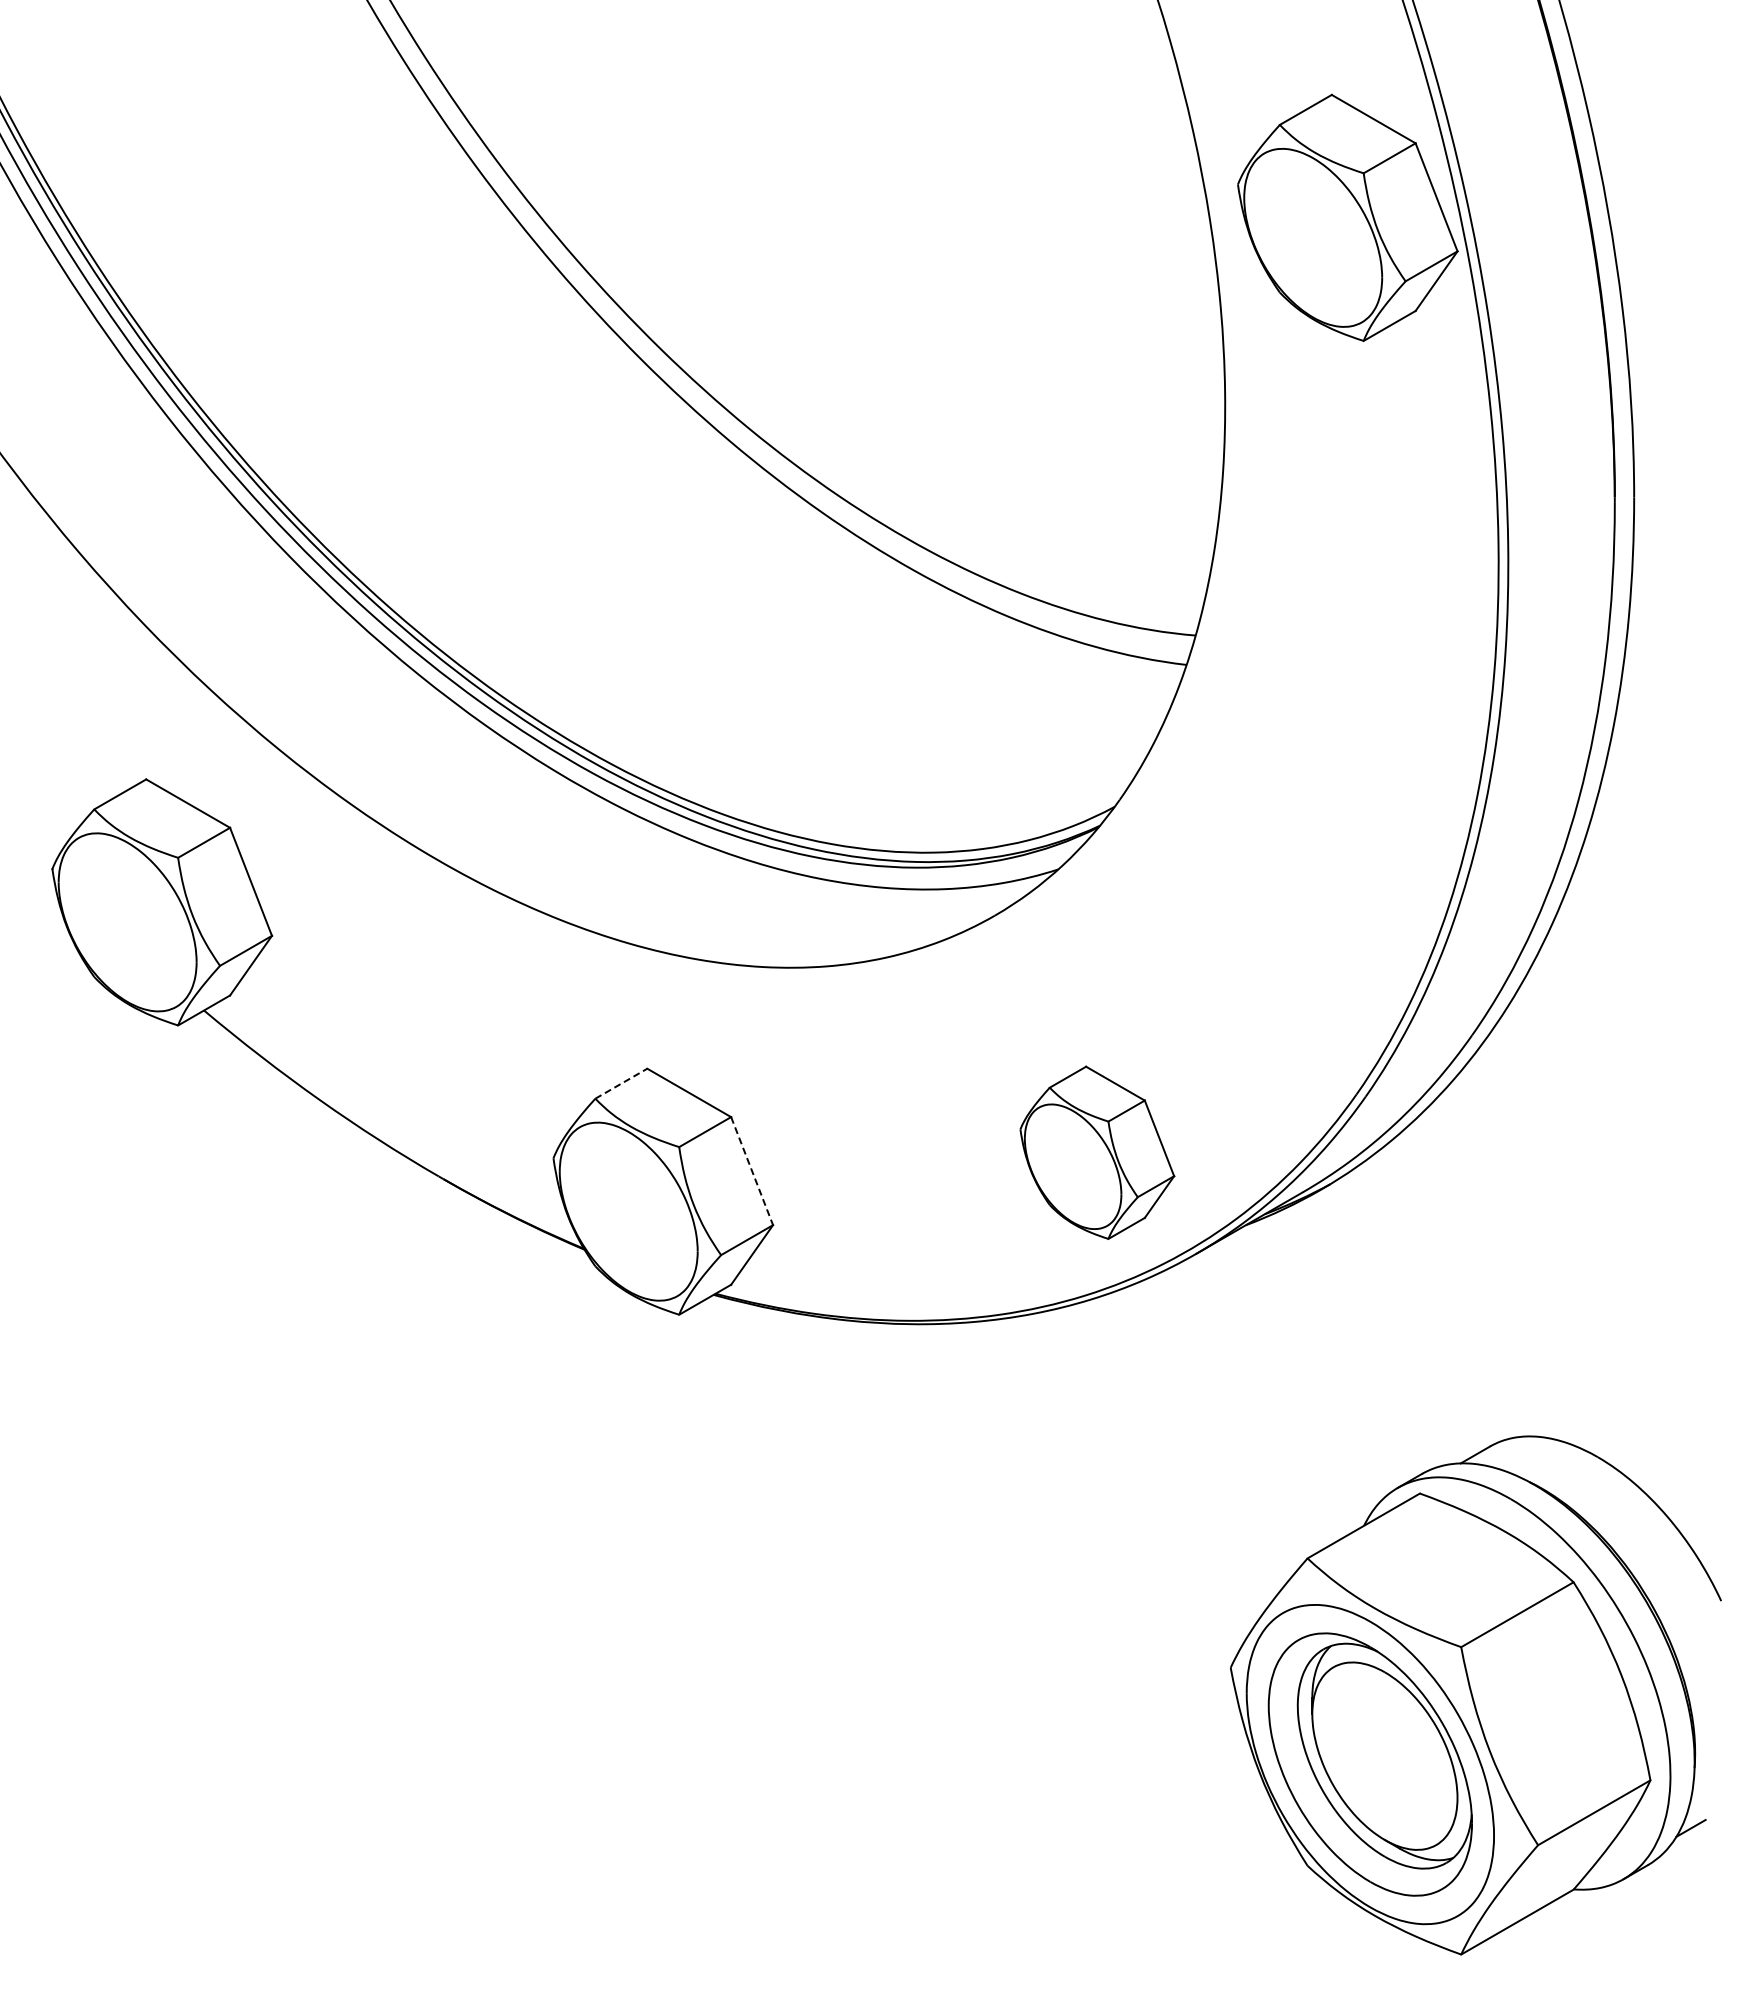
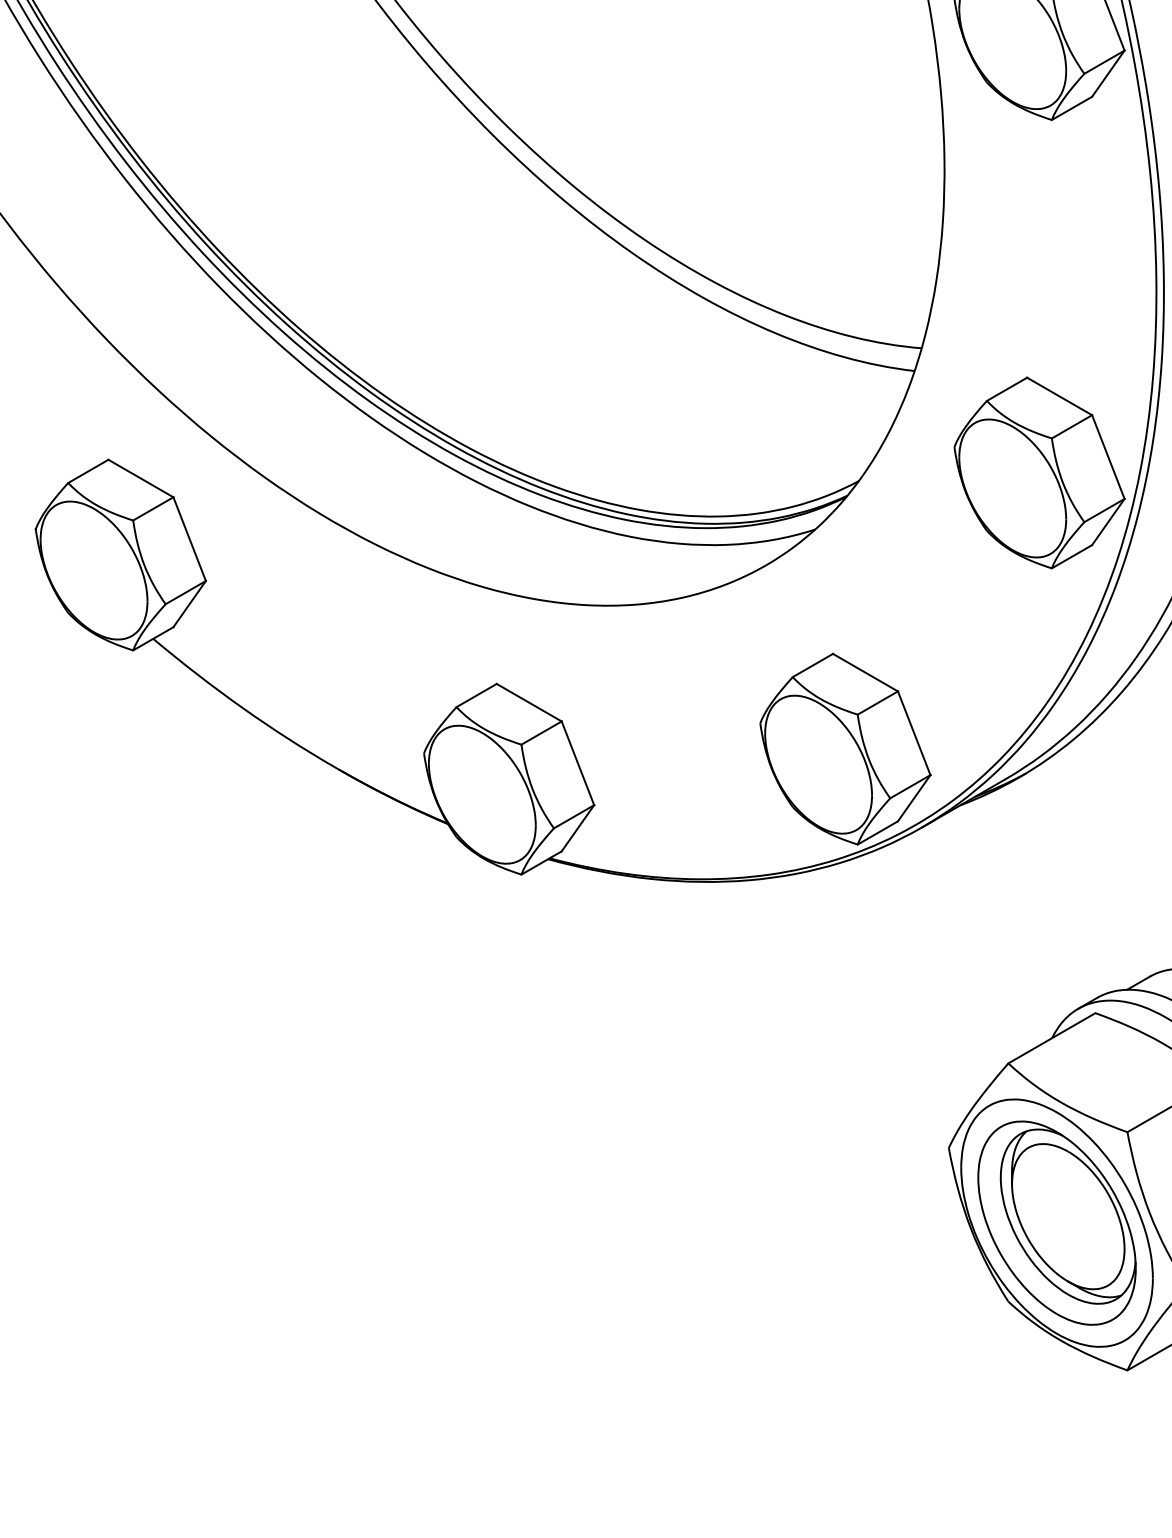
part: (1347, 796) -> (1039, 473), added
line: (621, 1083) -> (476, 695), dashed -> solid
part: (1097, 1152) -> (845, 748), size x1.43
line: (752, 1171) -> (578, 763), dashed -> solid

